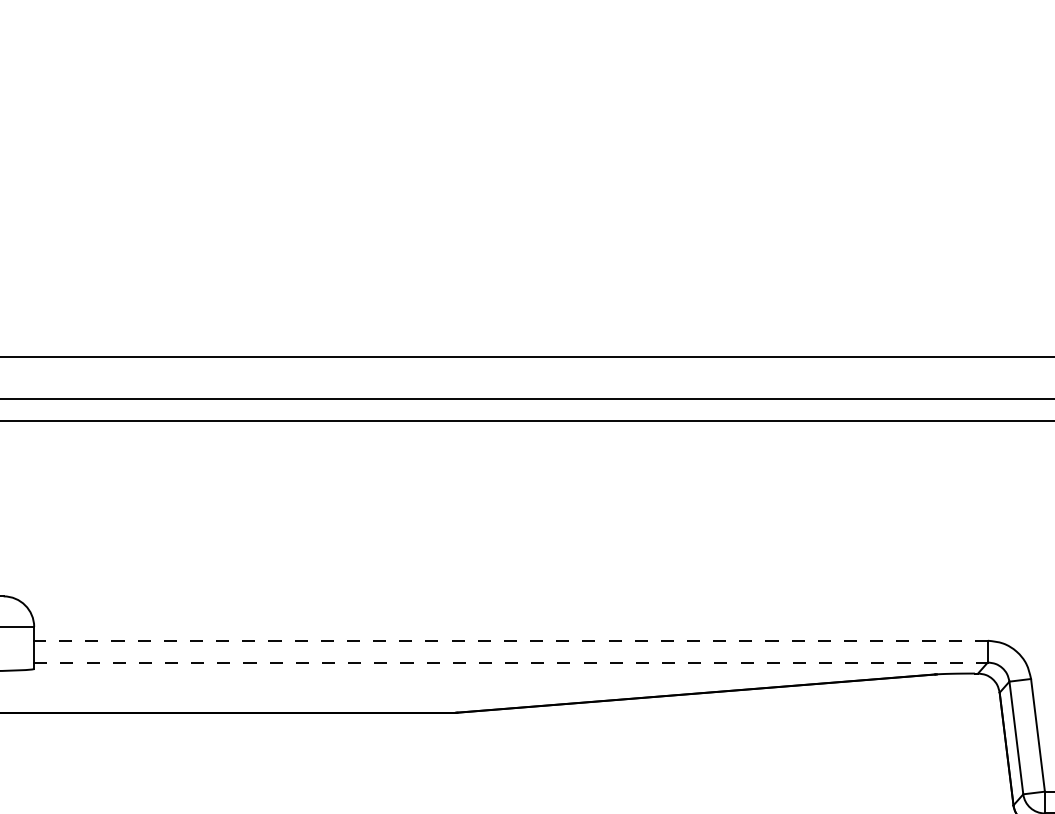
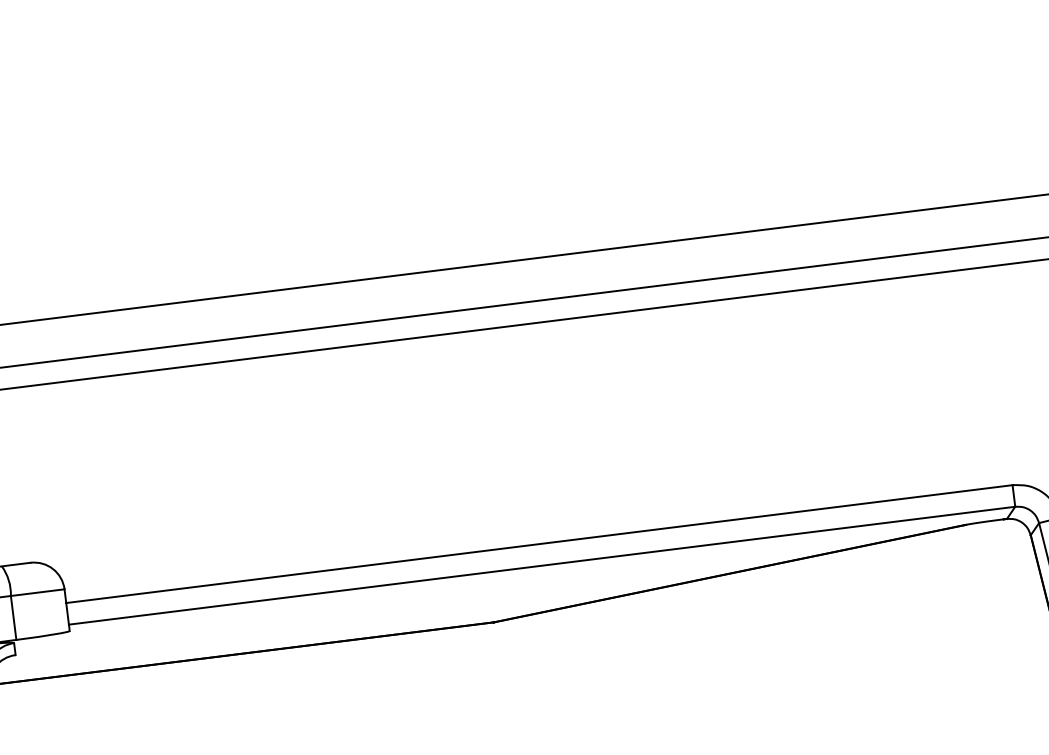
line: (511, 640) -> (539, 543), dashed -> solid
line: (511, 662) -> (542, 565), dashed -> solid

